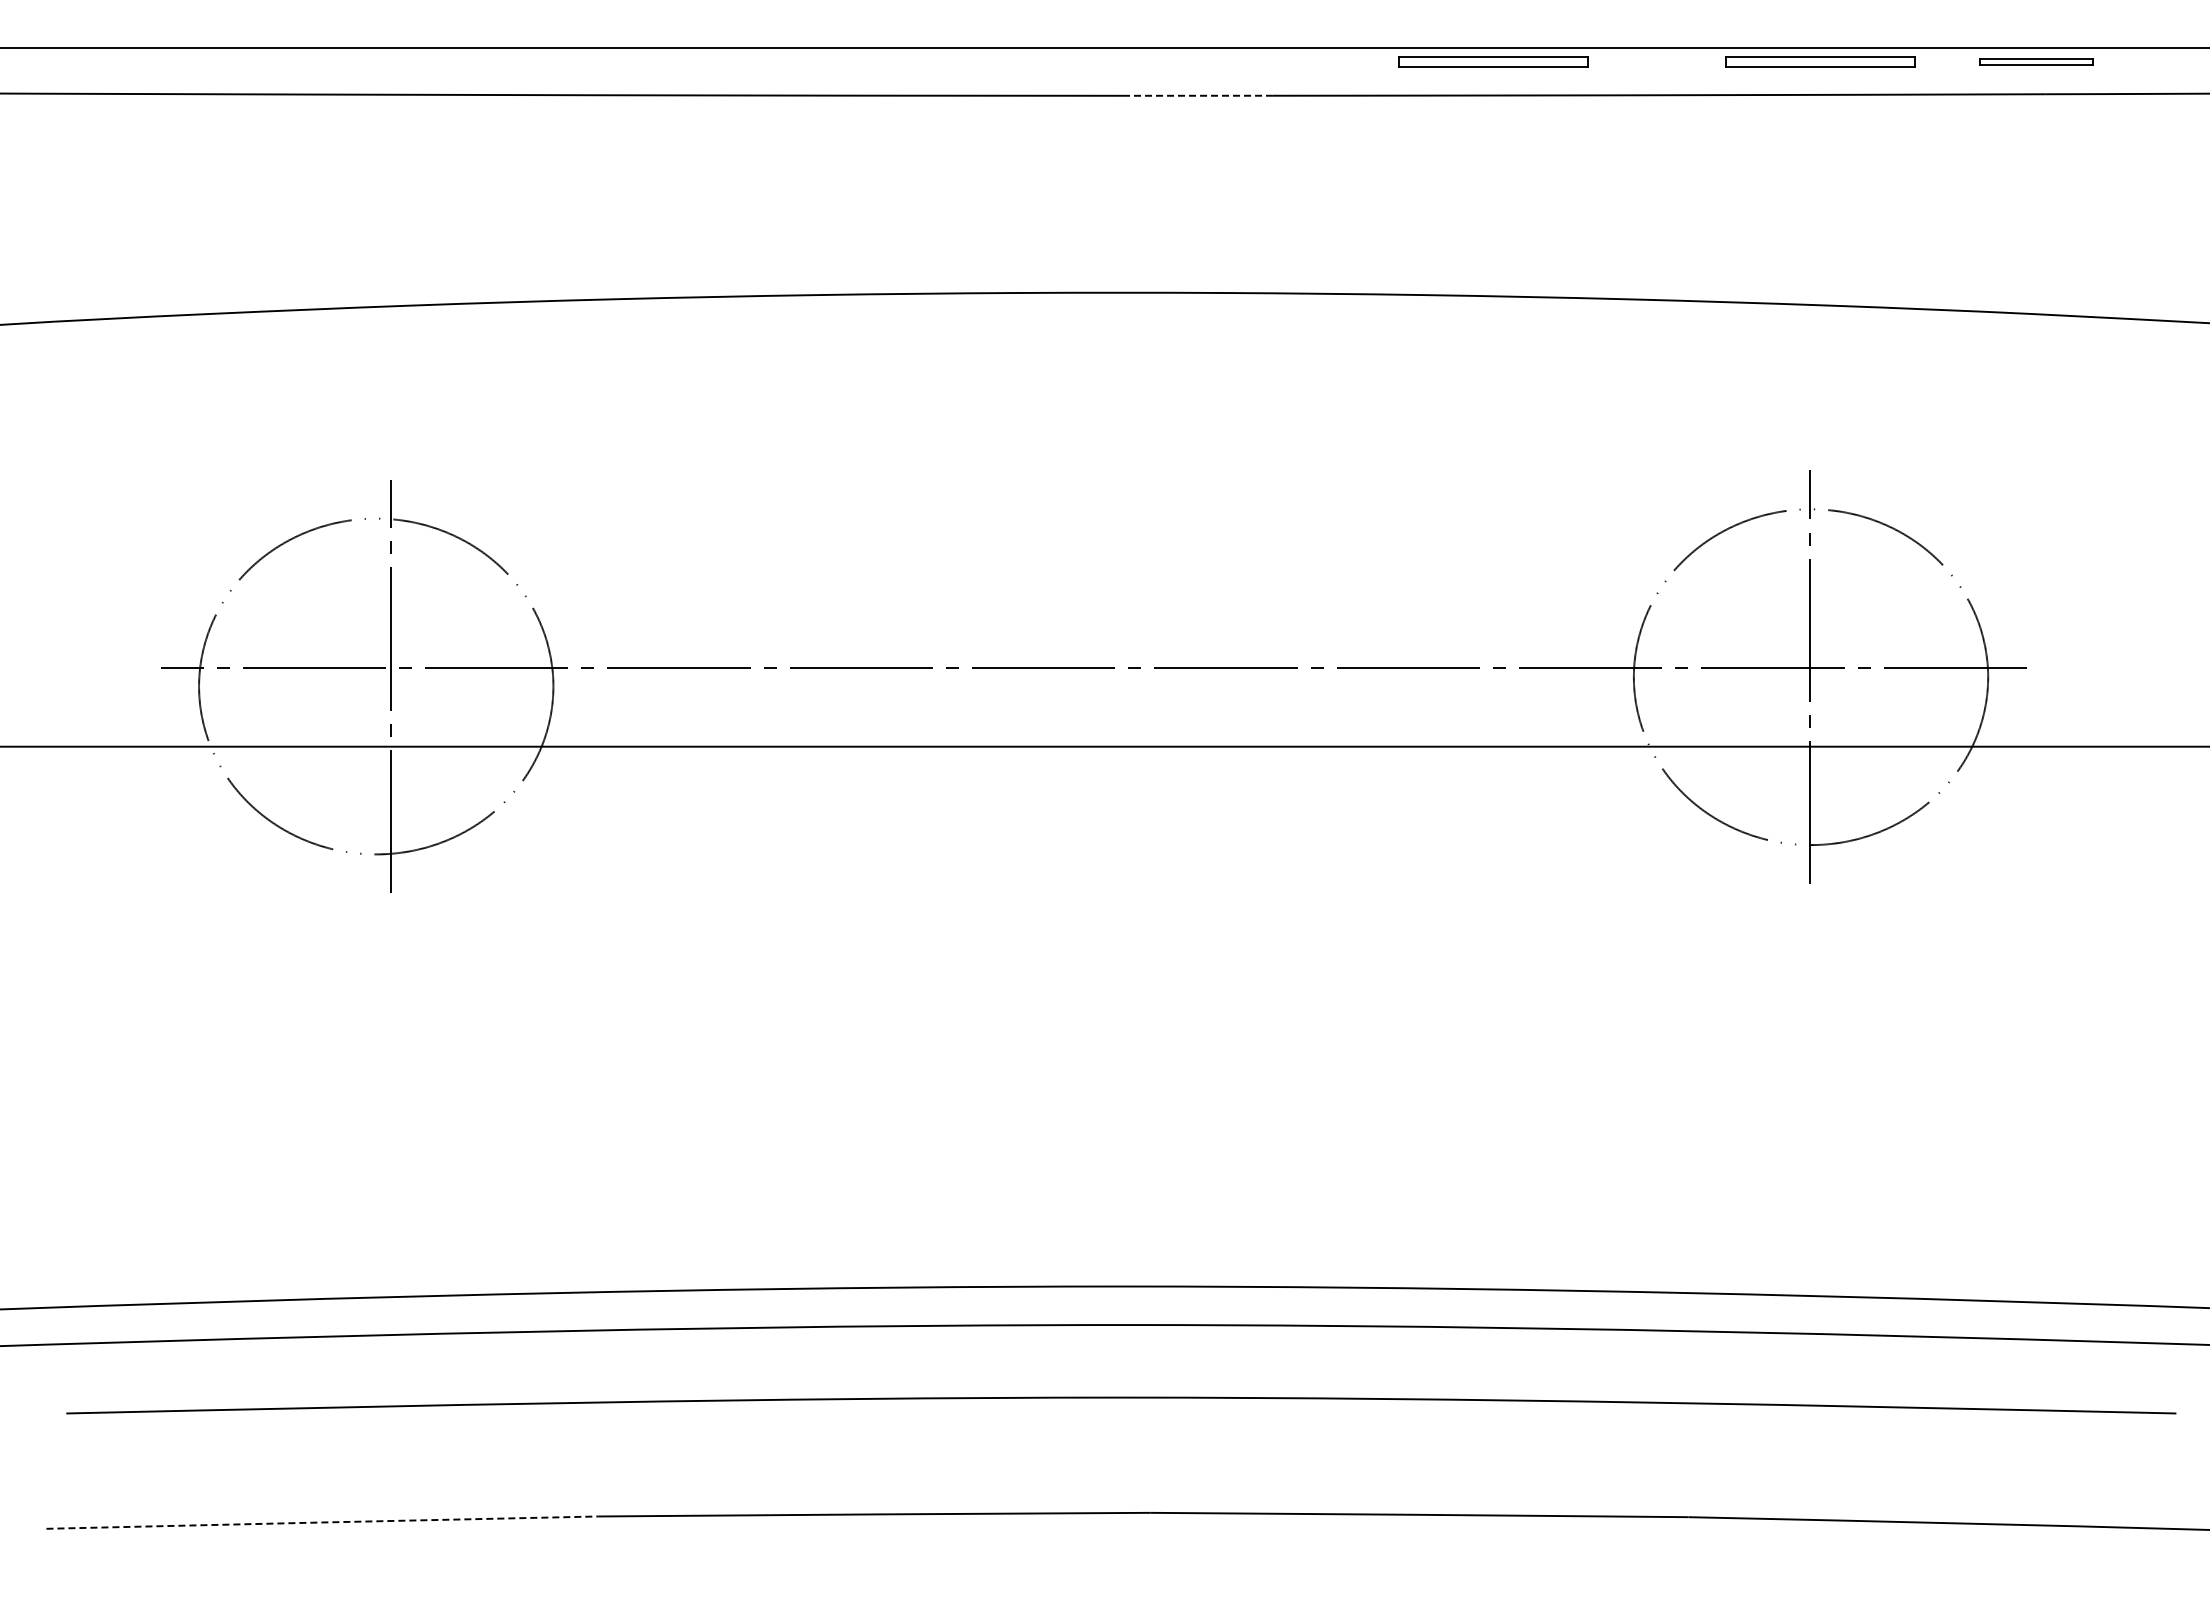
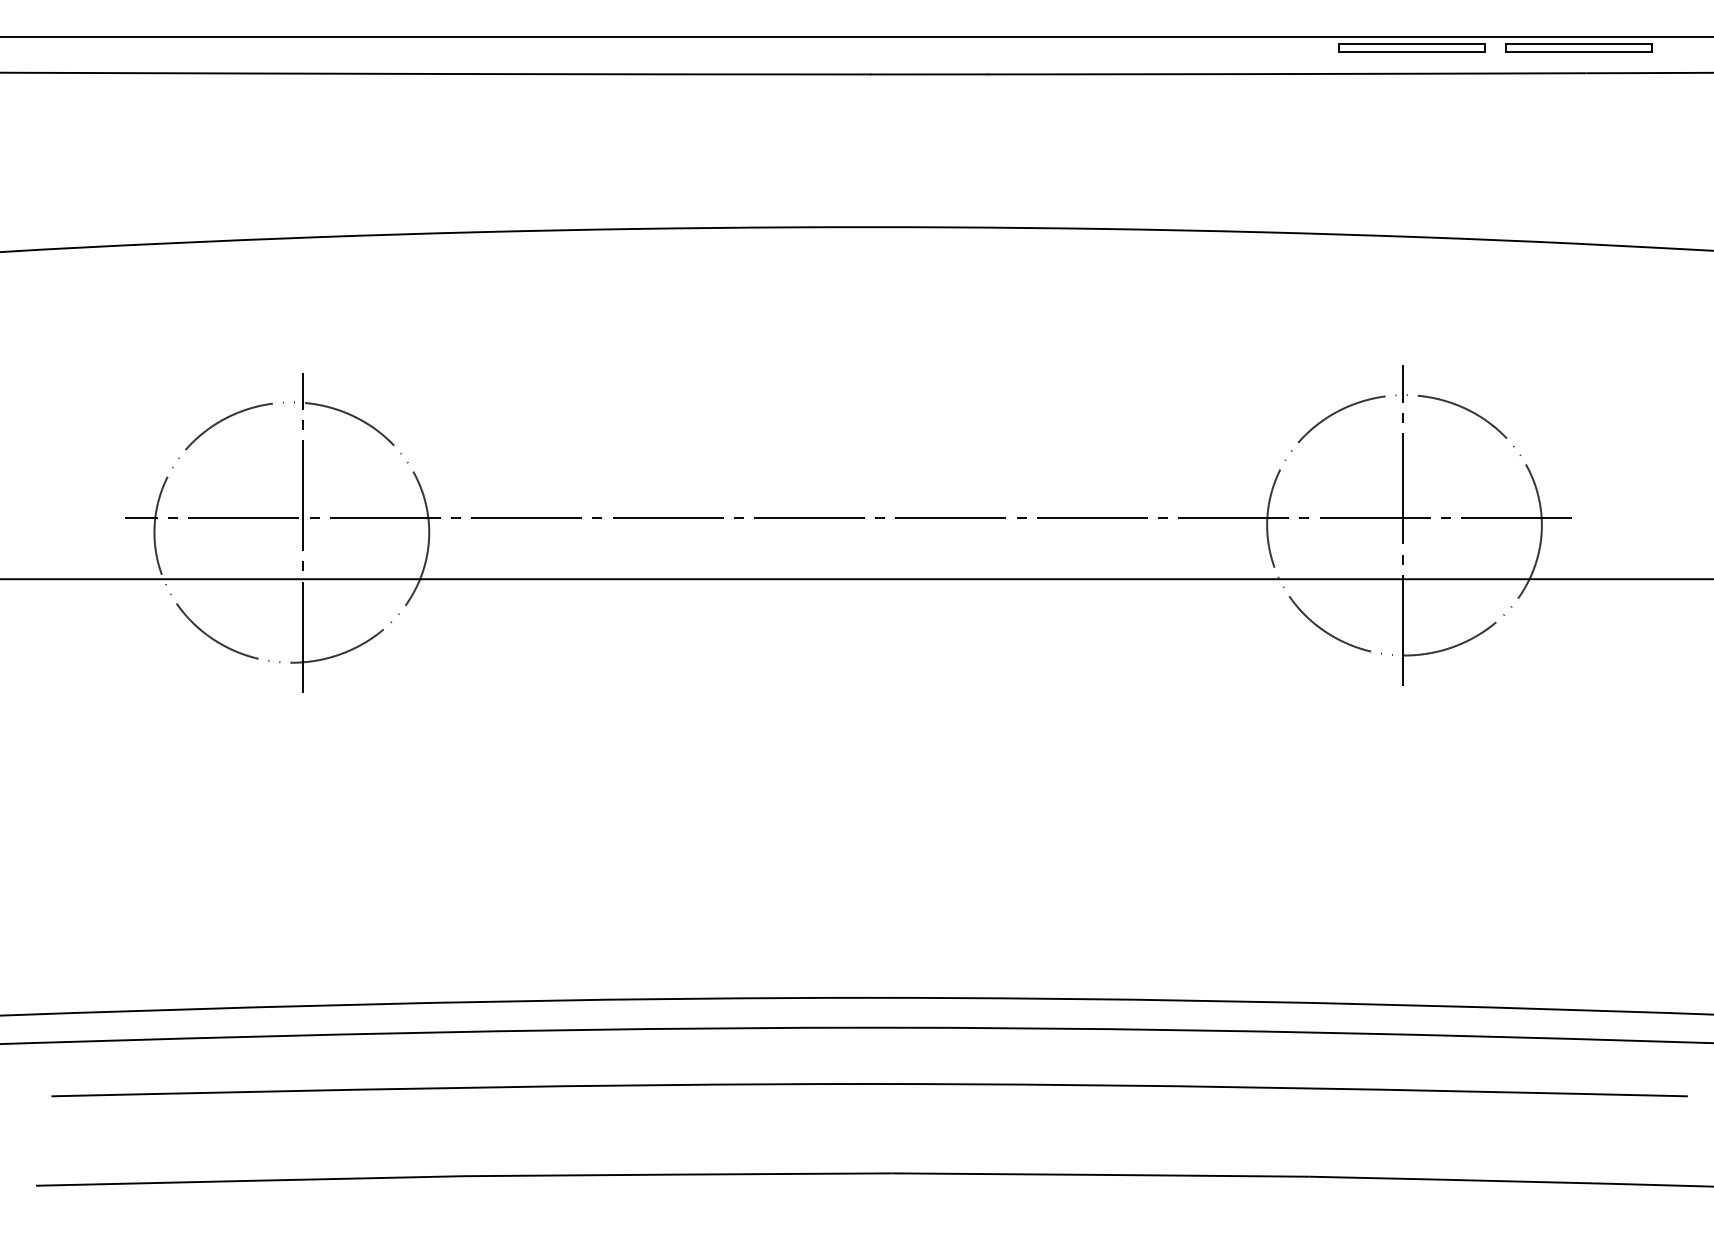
part: (1493, 61) -> (1158, 47), removed
part: (2036, 61) -> (1579, 47), size x1.67
line: (1197, 95) -> (928, 74), dashed -> solid
line: (322, 1522) -> (250, 1180), dashed -> solid

